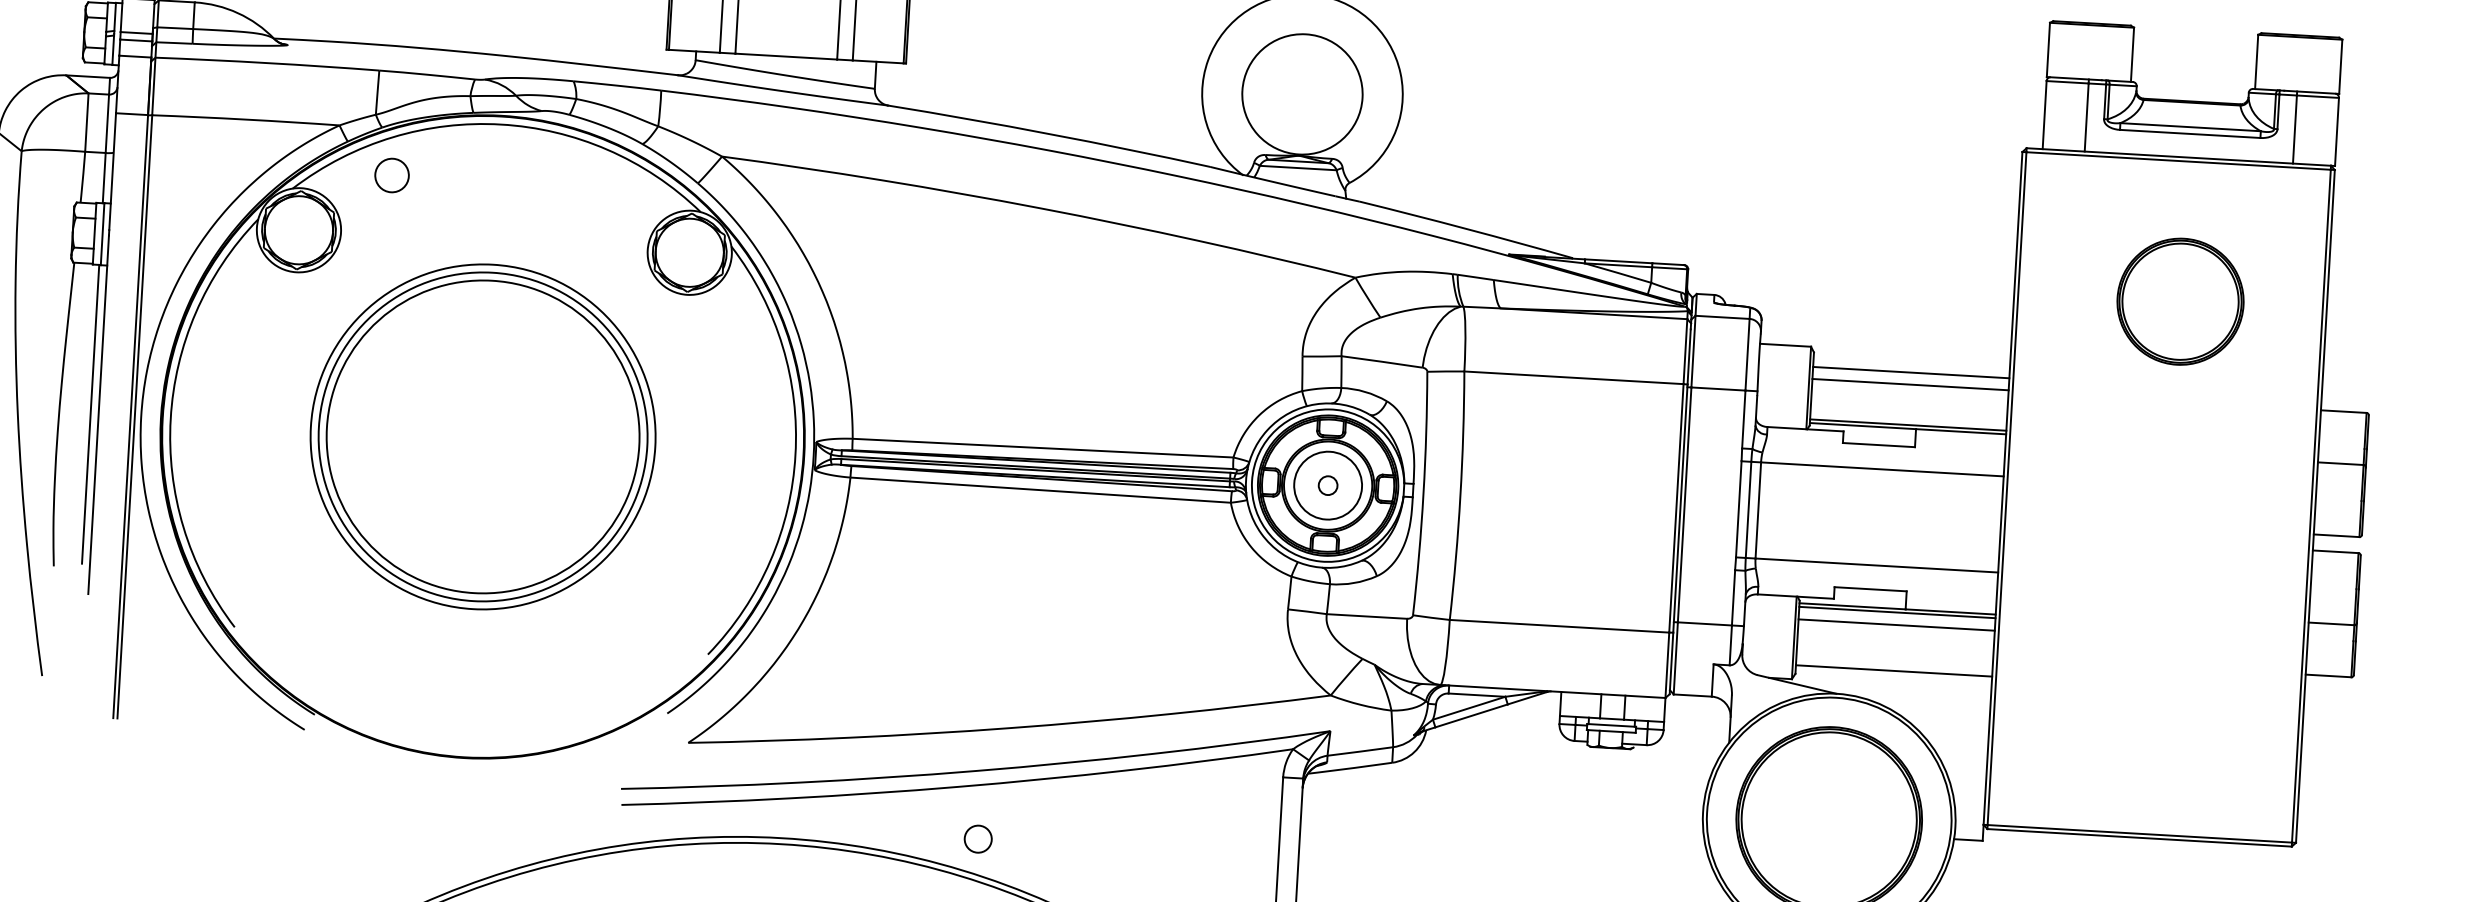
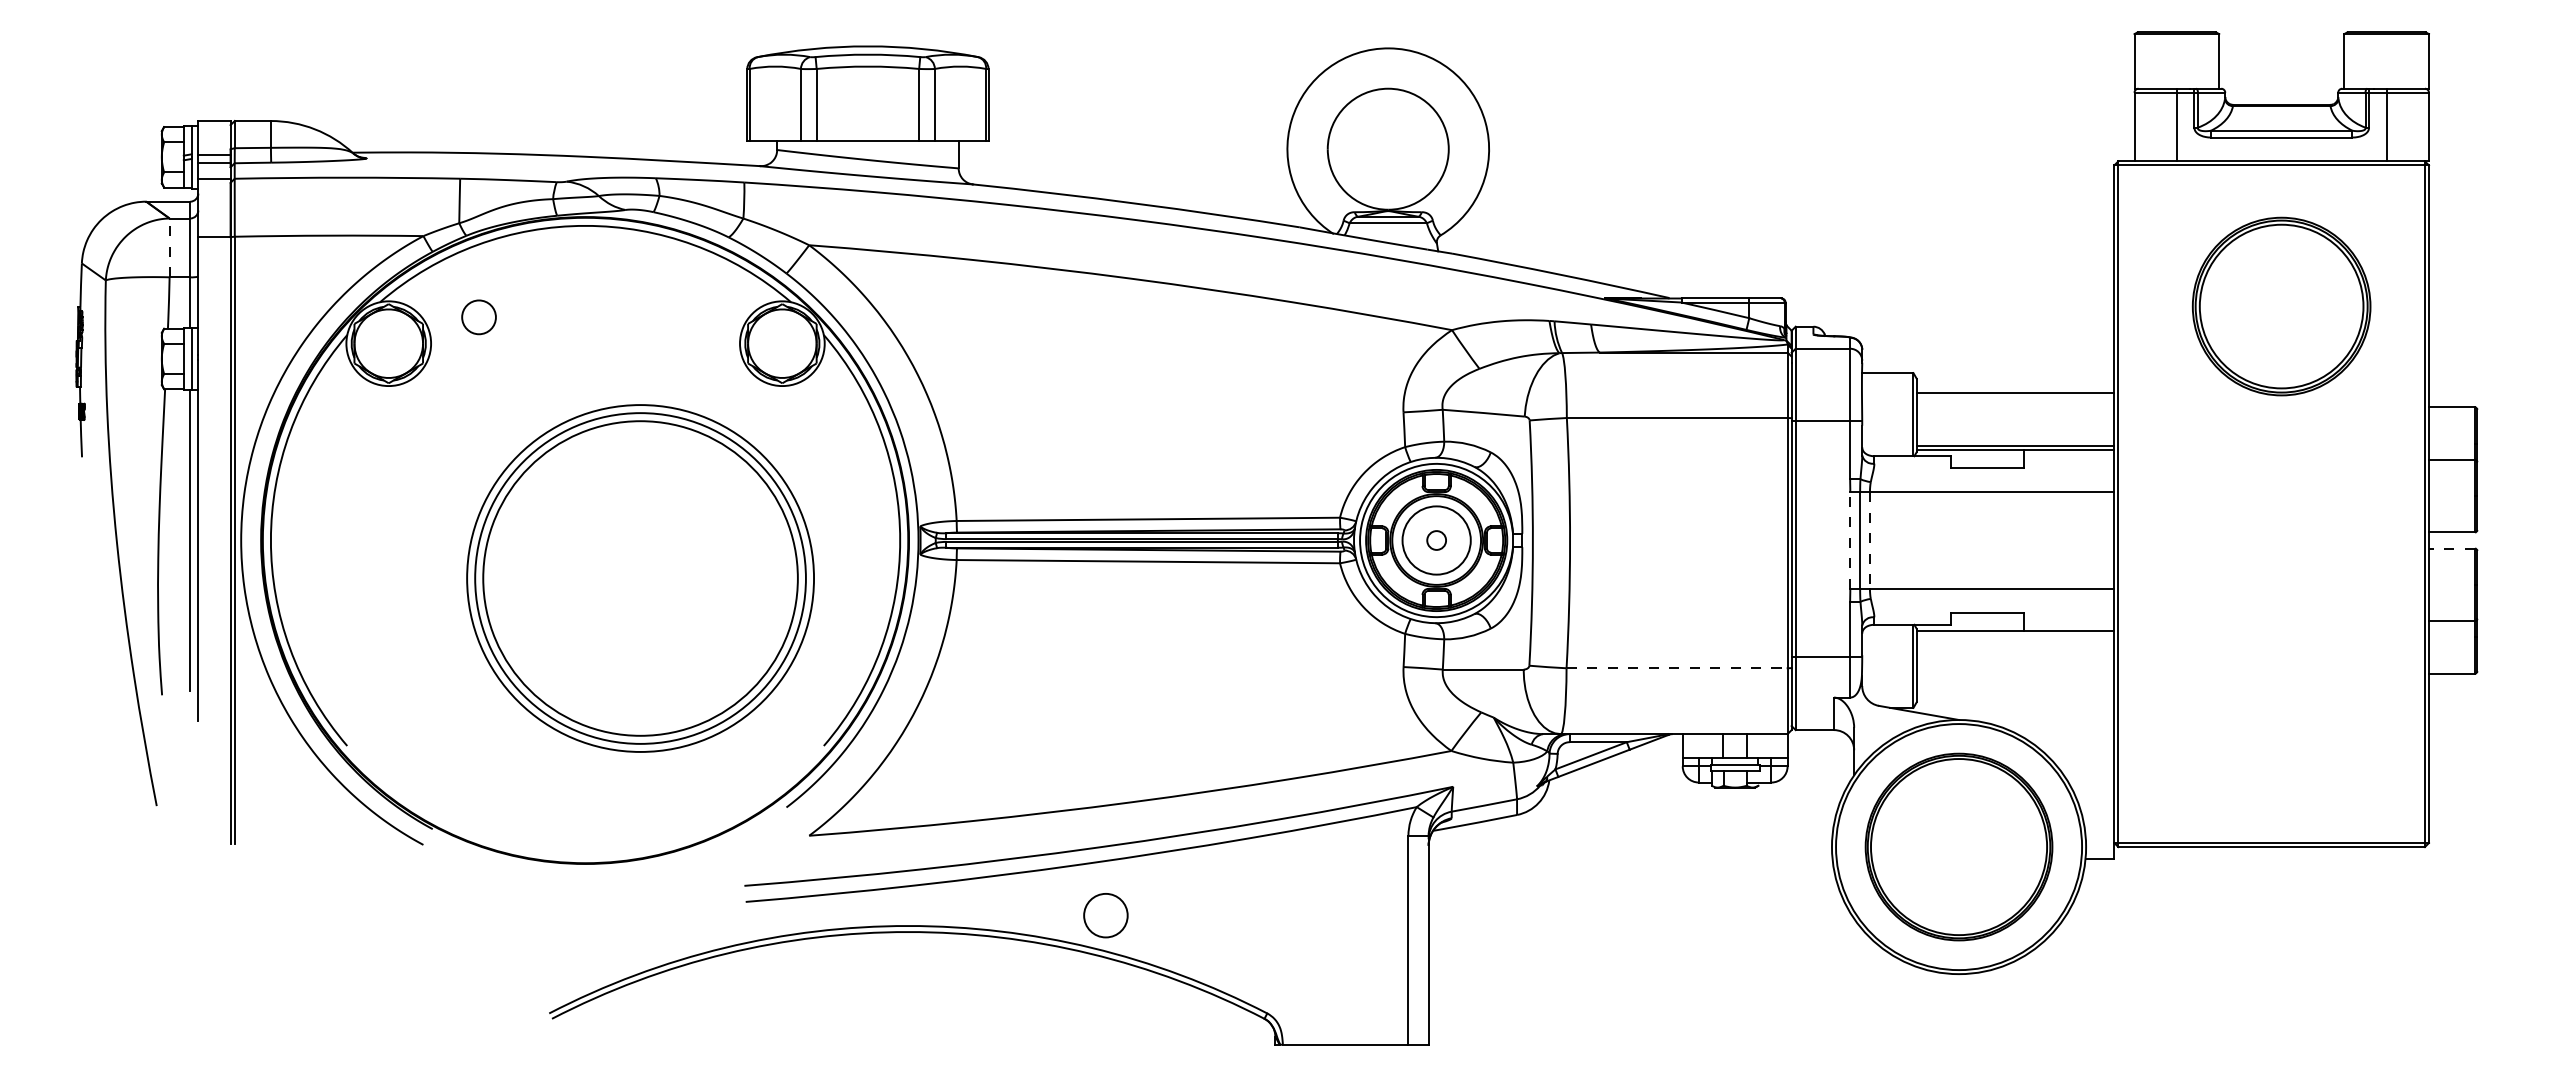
line: (86, 122) -> (169, 247), solid -> dashed
circle: (391, 175) -> (478, 317), moved
part: (2180, 301) -> (2281, 306), size x1.4
line: (1910, 384) -> (2015, 405), removed
part: (483, 436) -> (640, 578), moved
line: (1738, 509) -> (1850, 540), solid -> dashed
line: (1757, 511) -> (1869, 541), solid -> dashed
line: (2335, 551) -> (2451, 548), solid -> dashed
line: (1897, 612) -> (2015, 634), removed
line: (1896, 625) -> (2015, 647), removed
line: (1559, 626) -> (1677, 668), solid -> dashed
line: (1894, 670) -> (2015, 693), removed
circle: (977, 839) -> (1105, 915), size x1.6

